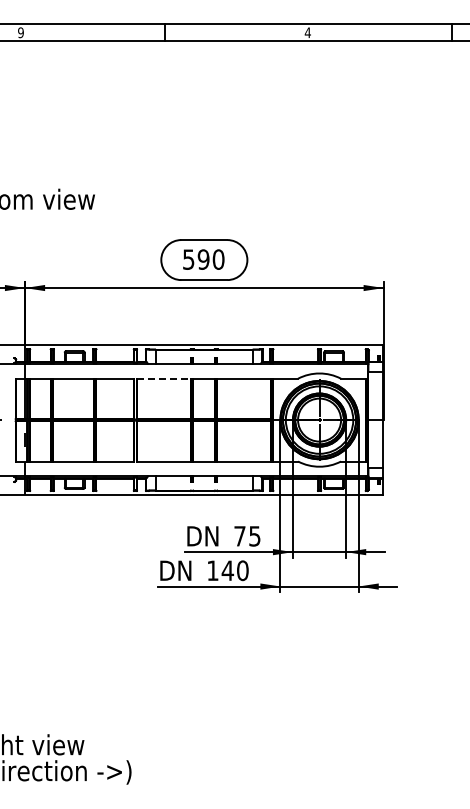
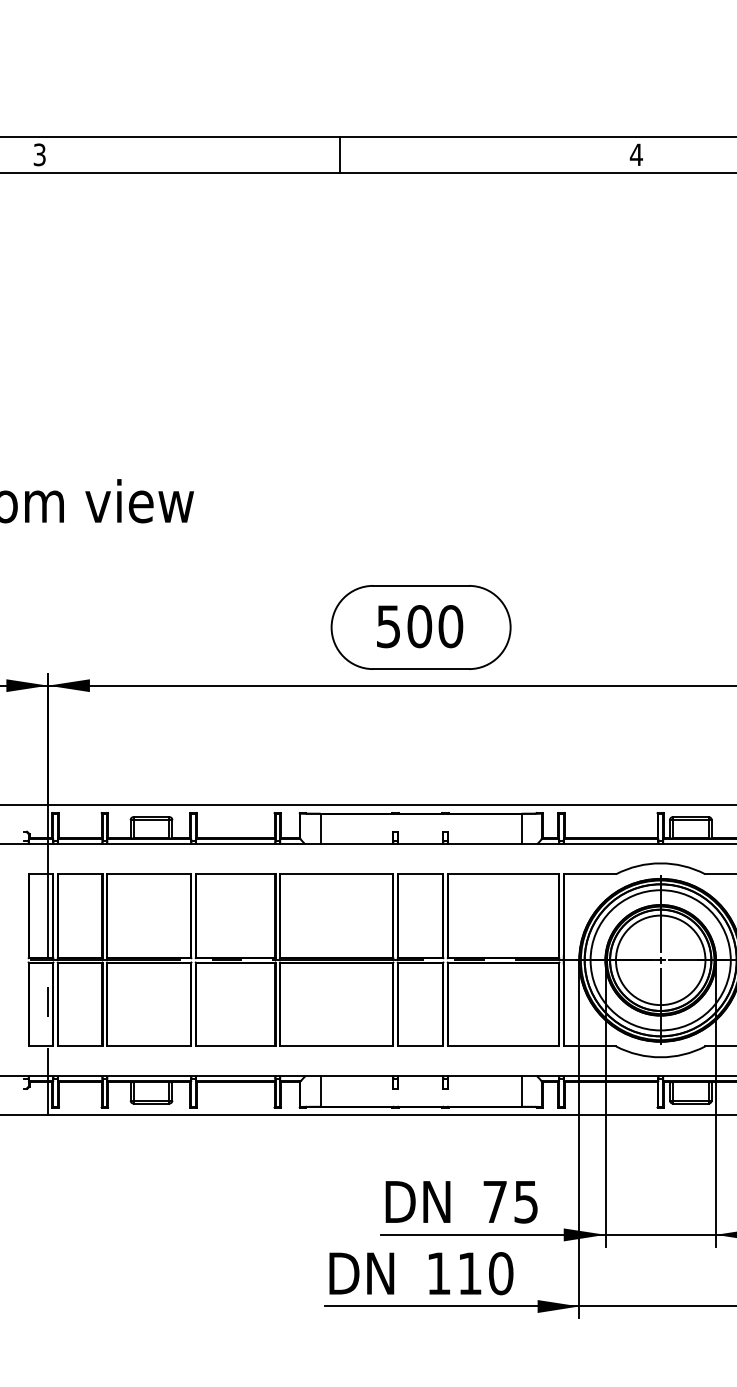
text: (20, 32) -> (38, 154), 9 -> 3
text: (203, 259) -> (419, 626), 590 -> 500
line: (164, 378) -> (338, 873), dashed -> solid
text: (227, 570) -> (469, 1273), 140 -> 110

